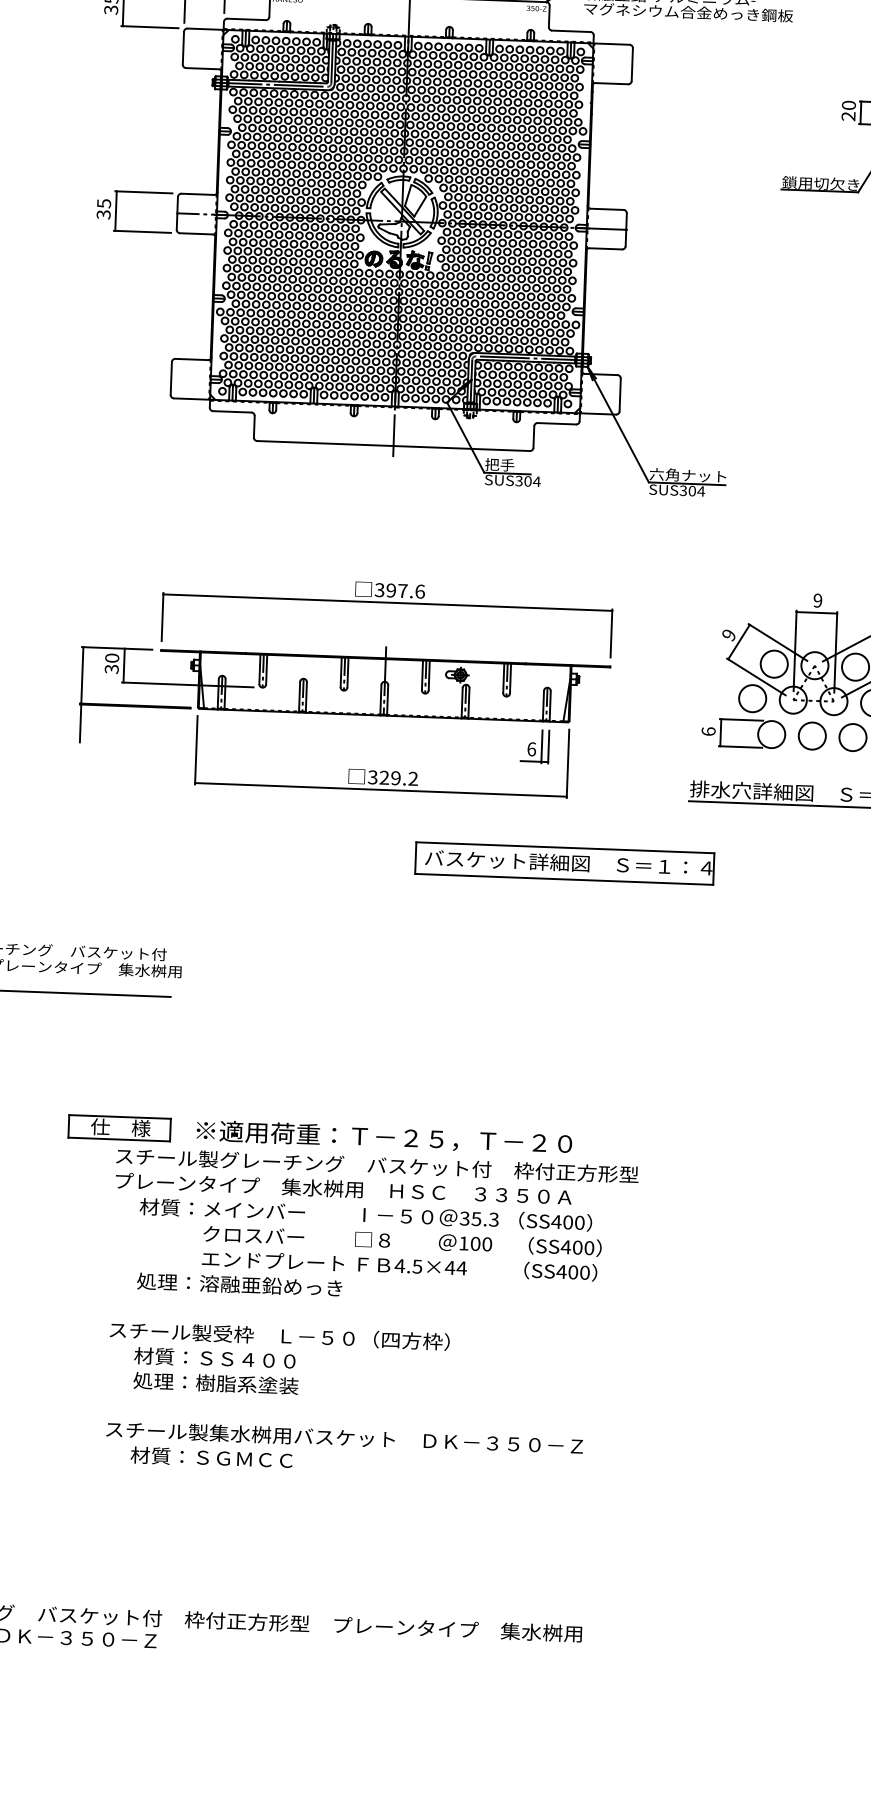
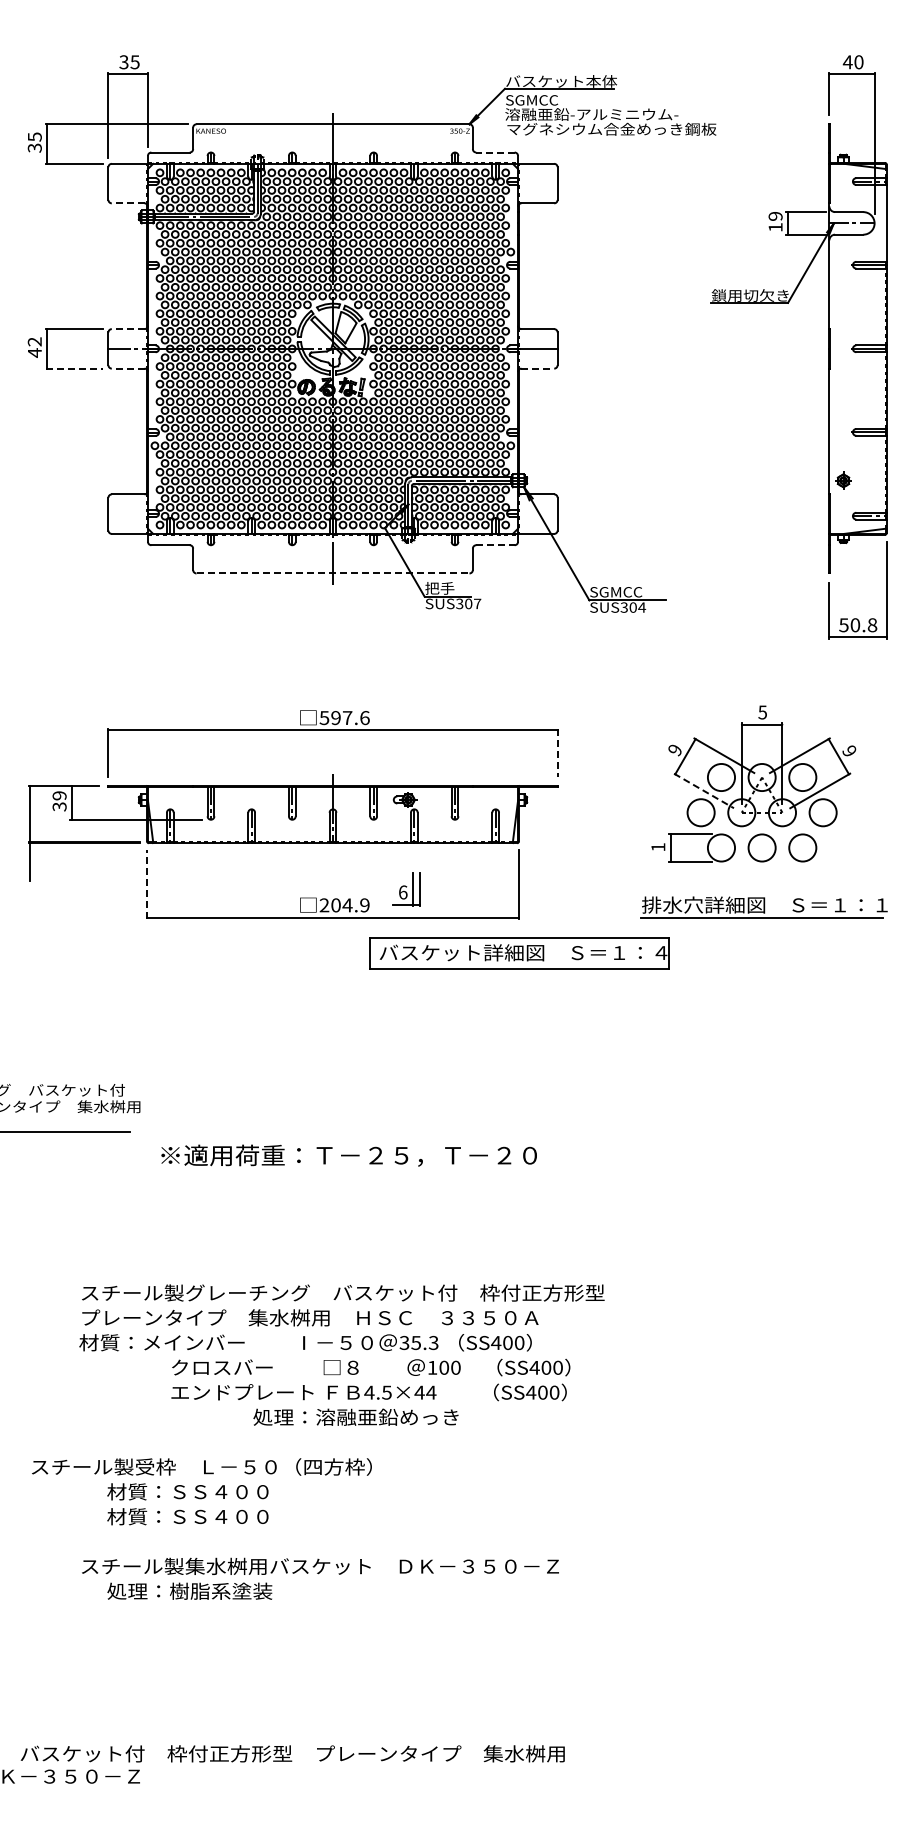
line: (570, 31) -> (494, 152), solid -> dashed
line: (201, 68) -> (127, 203), solid -> dashed
text: (848, 110) -> (775, 221), 20 -> 19
line: (197, 194) -> (127, 329), solid -> dashed
text: (103, 209) -> (34, 347), 35 -> 42
line: (142, 231) -> (74, 368), solid -> dashed
line: (195, 233) -> (127, 368), solid -> dashed
line: (606, 248) -> (538, 368), solid -> dashed
line: (556, 424) -> (495, 545), solid -> dashed
line: (394, 446) -> (333, 573), solid -> dashed
text: (688, 474) -> (628, 591), 六角ナット -> SGMCC
text: (536, 481) -> (477, 603), SUS304 -> SUS307
text: (379, 589) -> (324, 717), 397.6 -> 597.6
text: (817, 600) -> (762, 712), 9 -> 5
line: (611, 633) -> (557, 752), solid -> dashed
text: (112, 657) -> (59, 795), 30 -> 39
line: (756, 676) -> (704, 790), solid -> dashed
text: (708, 731) -> (658, 847), 6 -> 1
part: (535, 746) -> (406, 889), moved
line: (196, 750) -> (147, 884), solid -> dashed
text: (392, 778) -> (344, 905), 329.2 -> 204.9
part: (564, 863) -> (519, 953), moved
part: (118, 1128) -> (83, 1265), removed
text: (383, 1137) -> (348, 1155), moved
text: (365, 1214) -> (305, 1342), moved
text: (239, 1283) -> (355, 1416), moved
text: (279, 1335) -> (201, 1466), moved
text: (215, 1383) -> (189, 1516), 処理：樹脂系塗装 -> 材質：ＳＳ４００
text: (212, 1457) -> (189, 1590), 材質：ＳＧＭＣＣ -> 処理：樹脂系塗装

